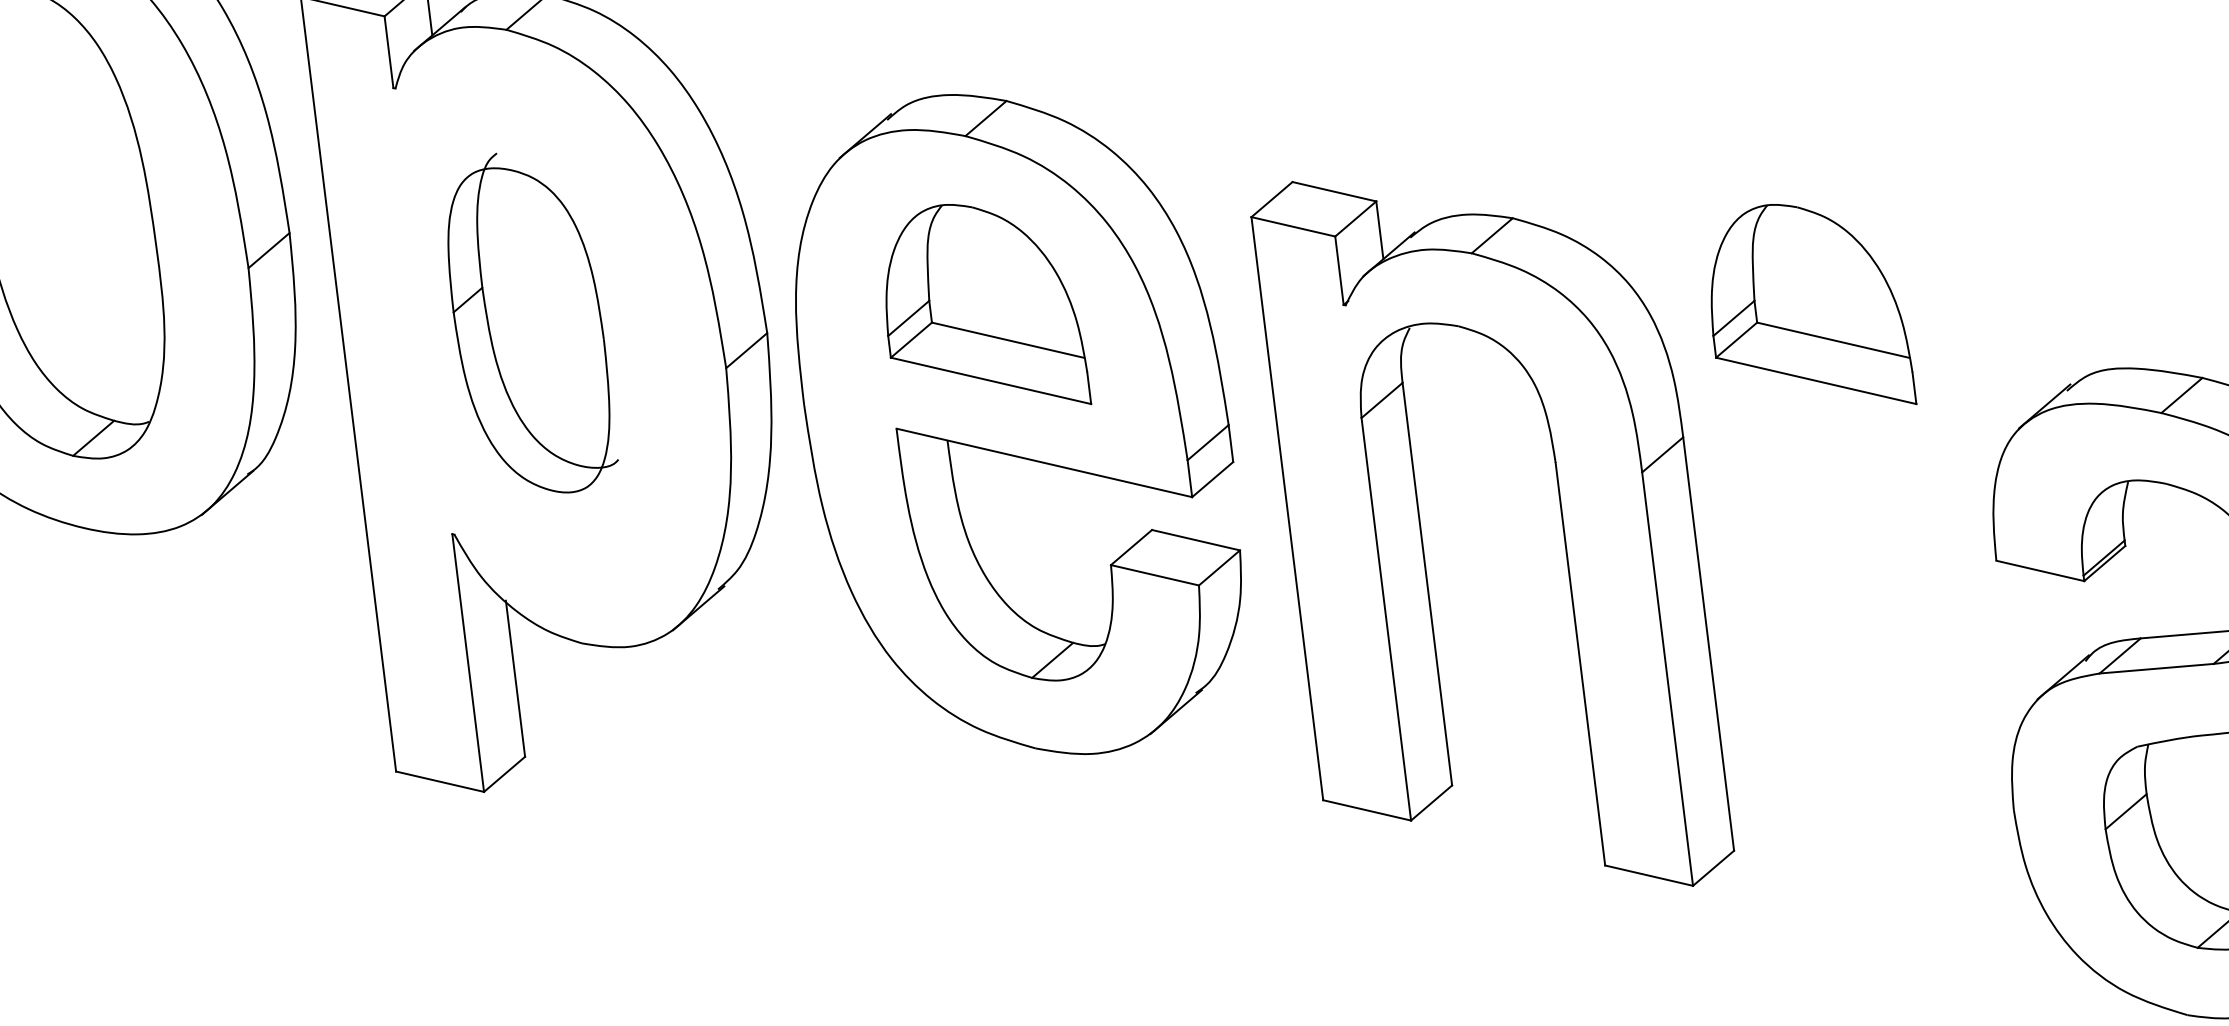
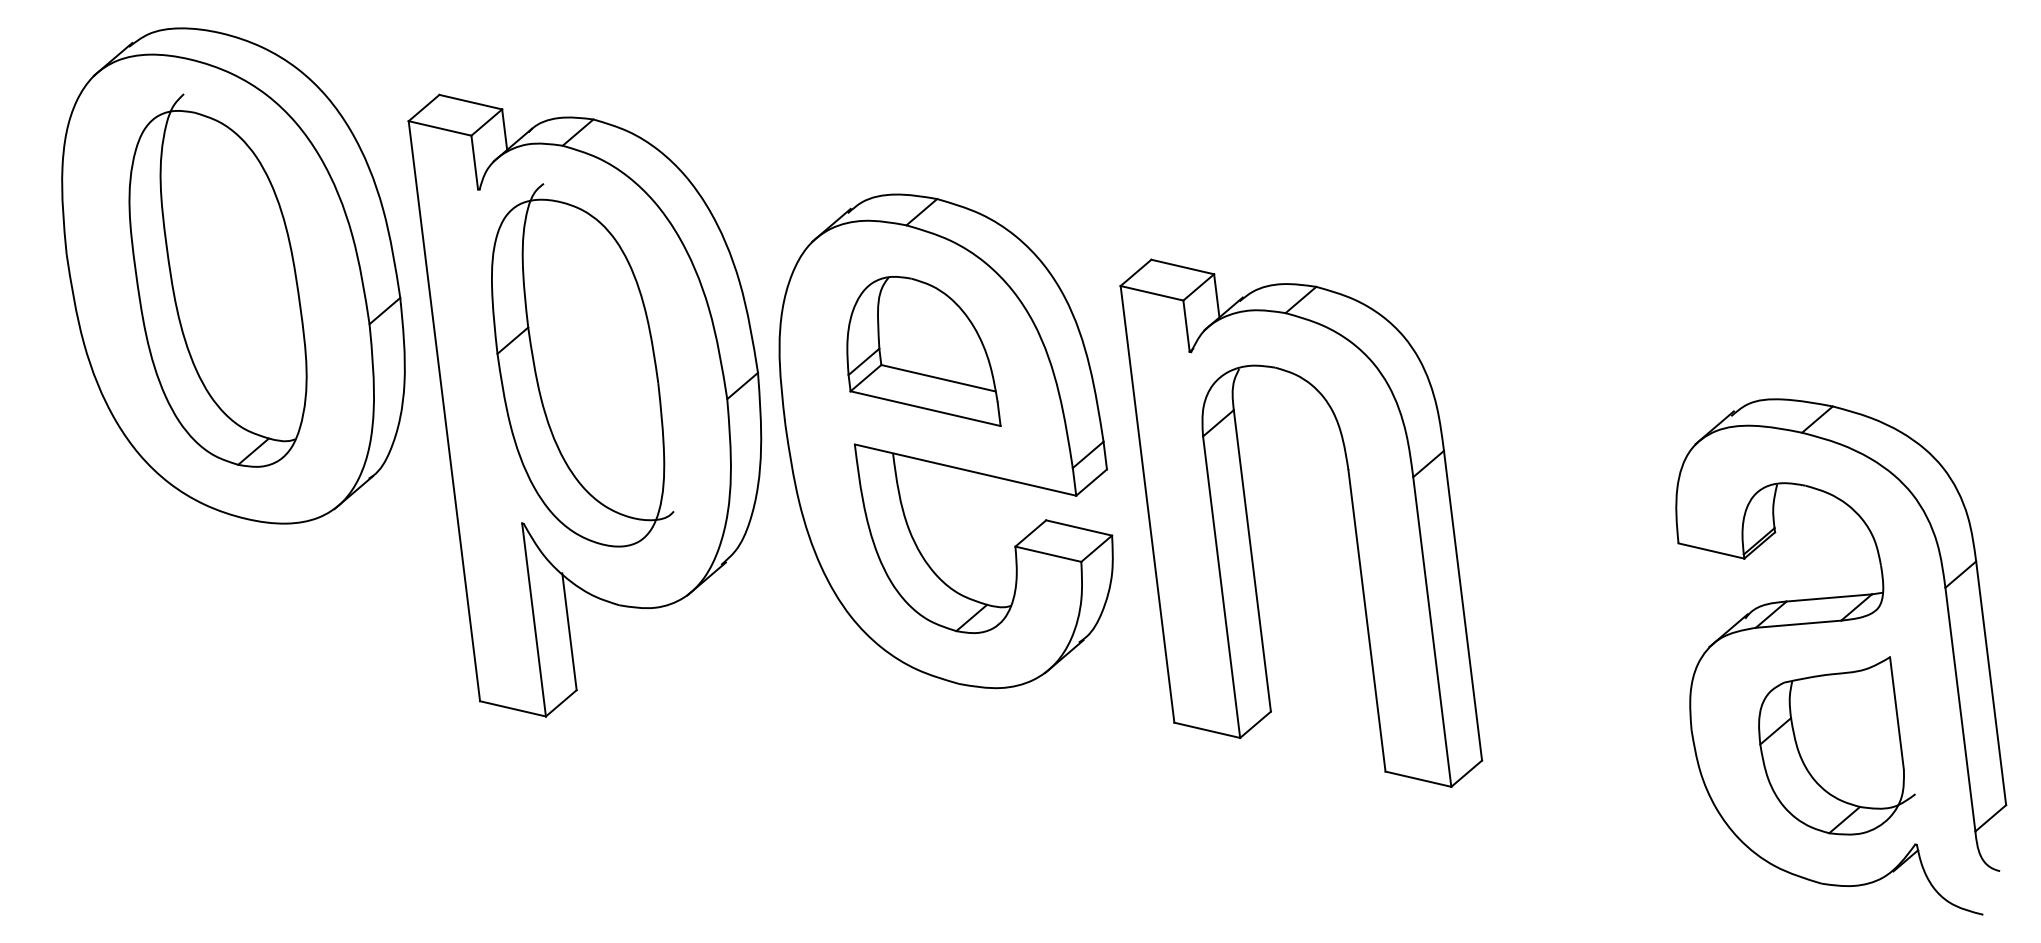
part: (1813, 304) -> (1541, 351), removed
part: (532, 323) -> (582, 365), size x1.43

